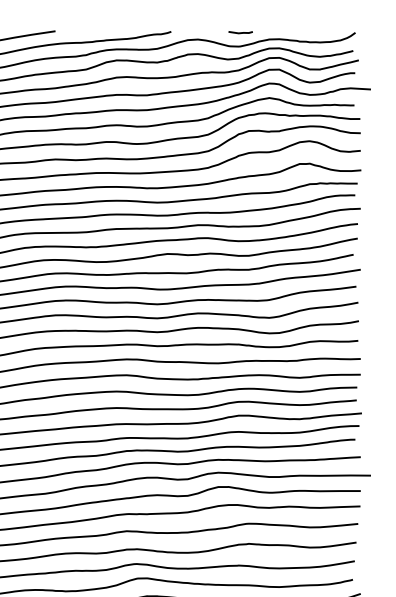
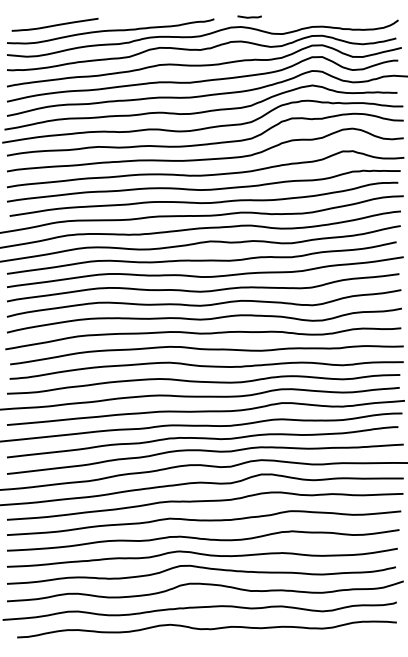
line: (240, 32) -> (249, 16), moved

